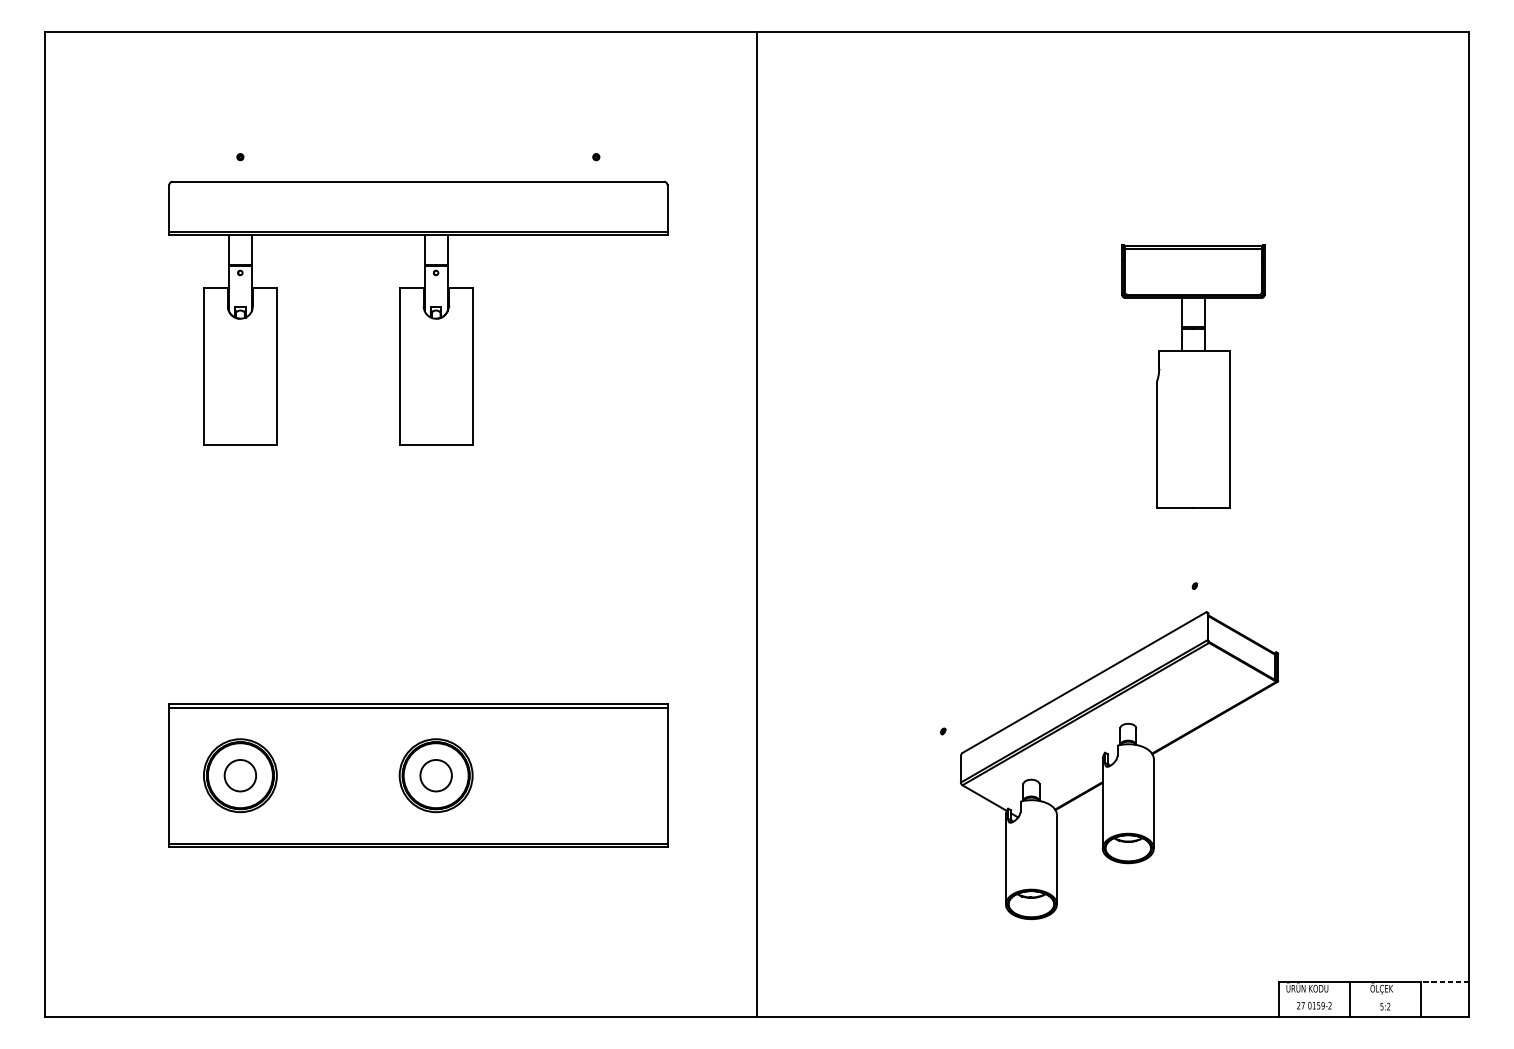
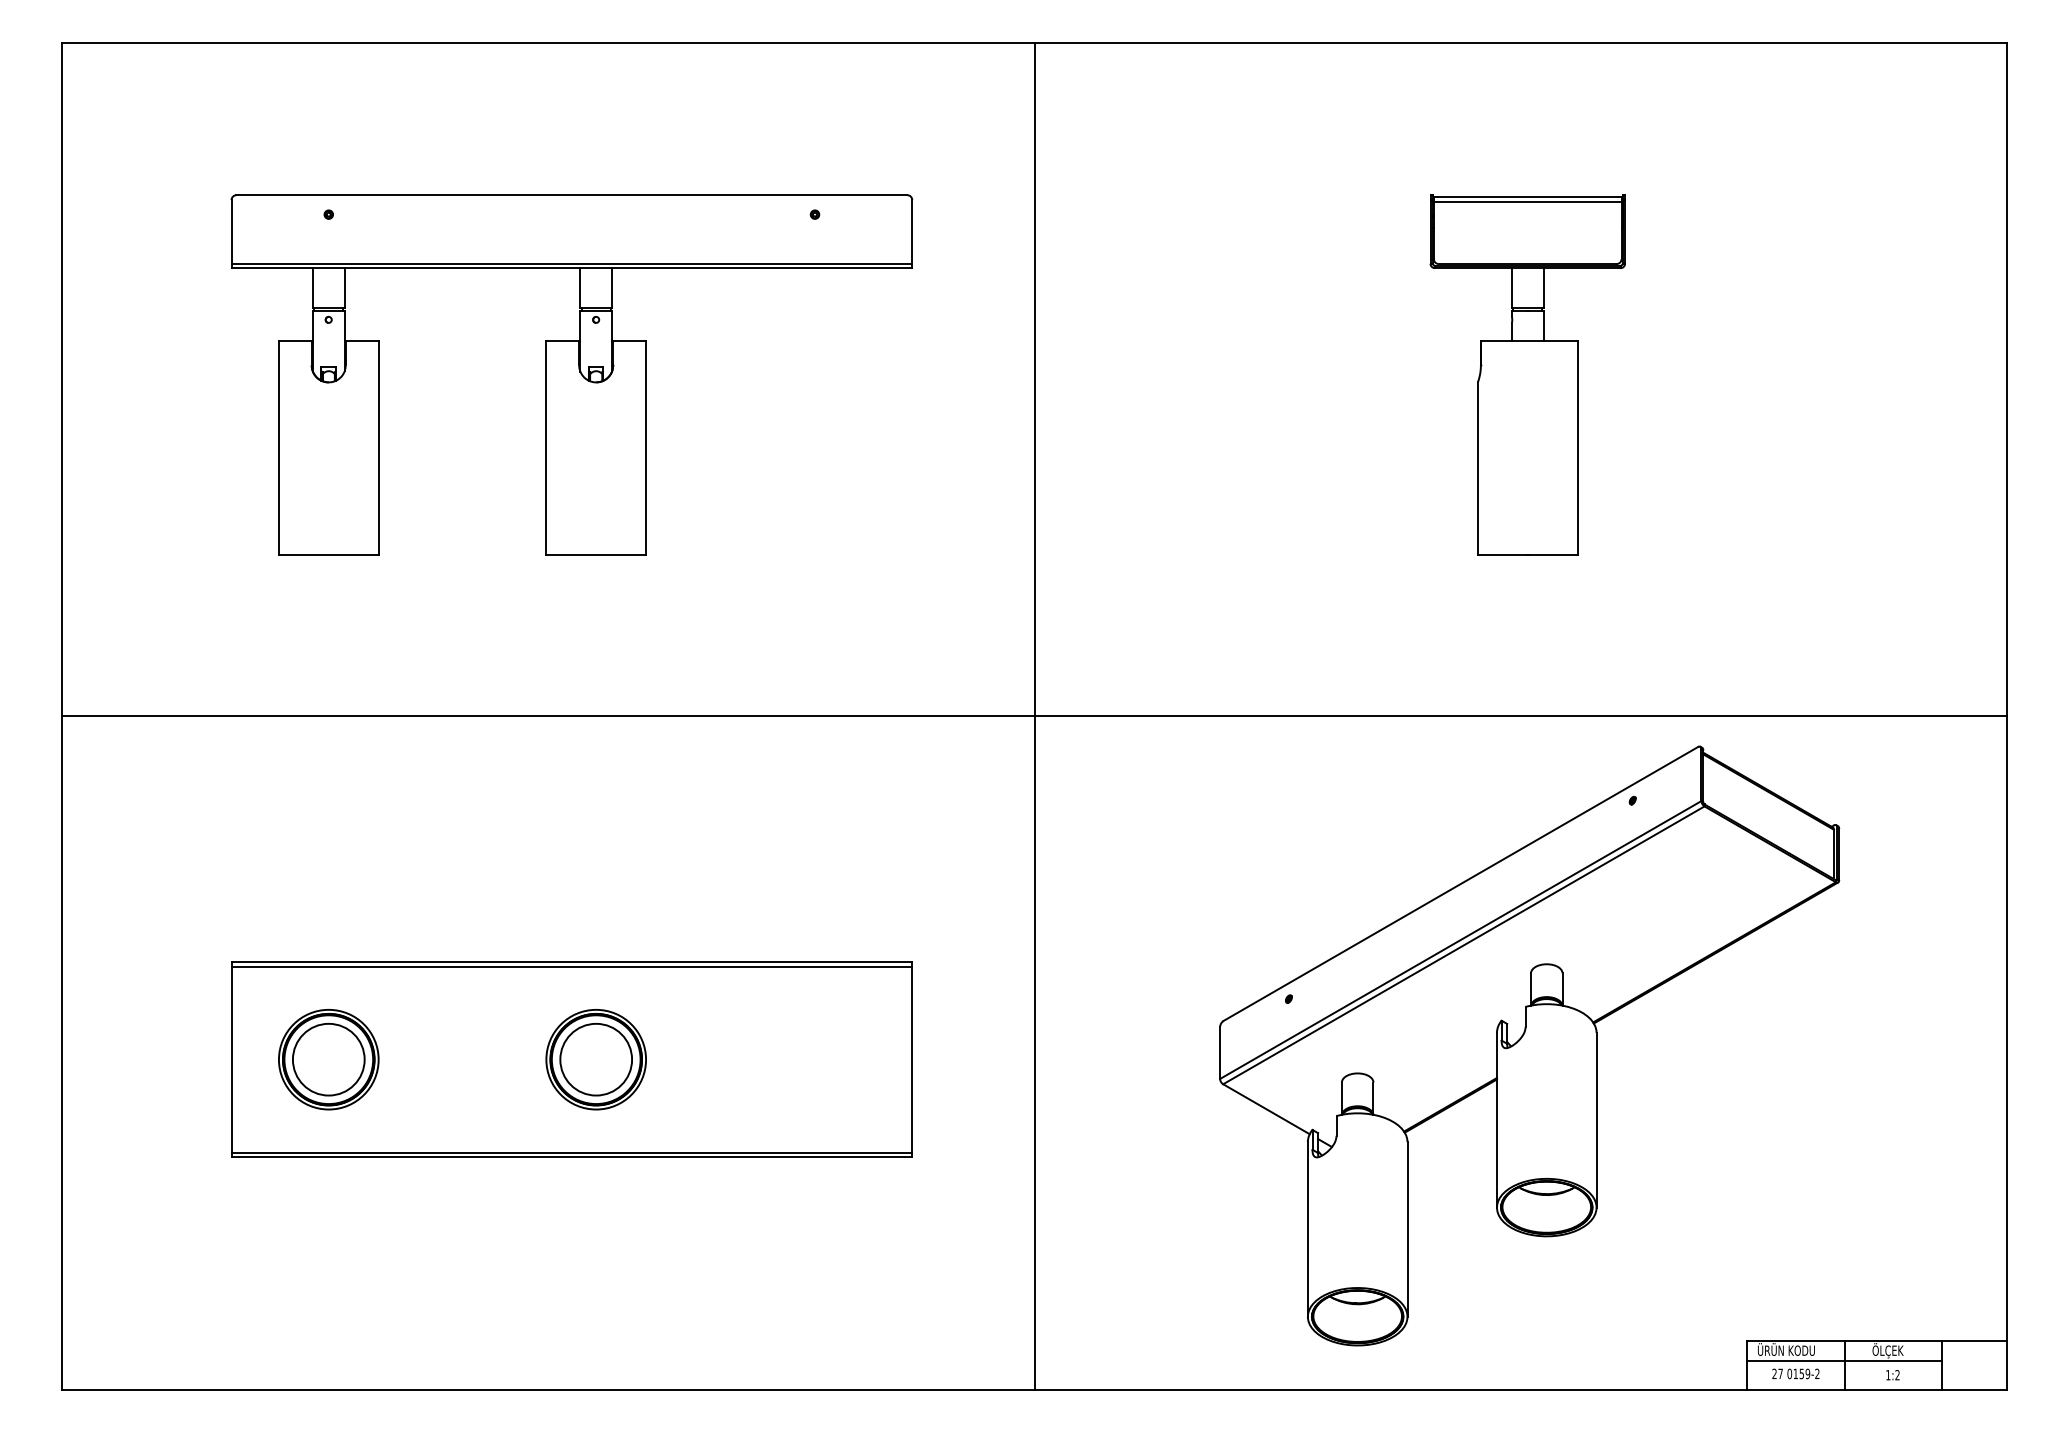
part: (418, 312) -> (571, 374), moved
part: (1193, 375) -> (1527, 374), moved
line: (757, 524) -> (1034, 716), added
part: (1119, 765) -> (1529, 1045), size x1.43
circle: (240, 775) -> (328, 1059), size x1.67
circle: (436, 775) -> (596, 1059), size x1.67
line: (1445, 982) -> (1974, 1341), dashed -> solid
line: (1349, 995) -> (1844, 1360), added
text: (1382, 1006) -> (1888, 1375), 5:2 -> 1:2

